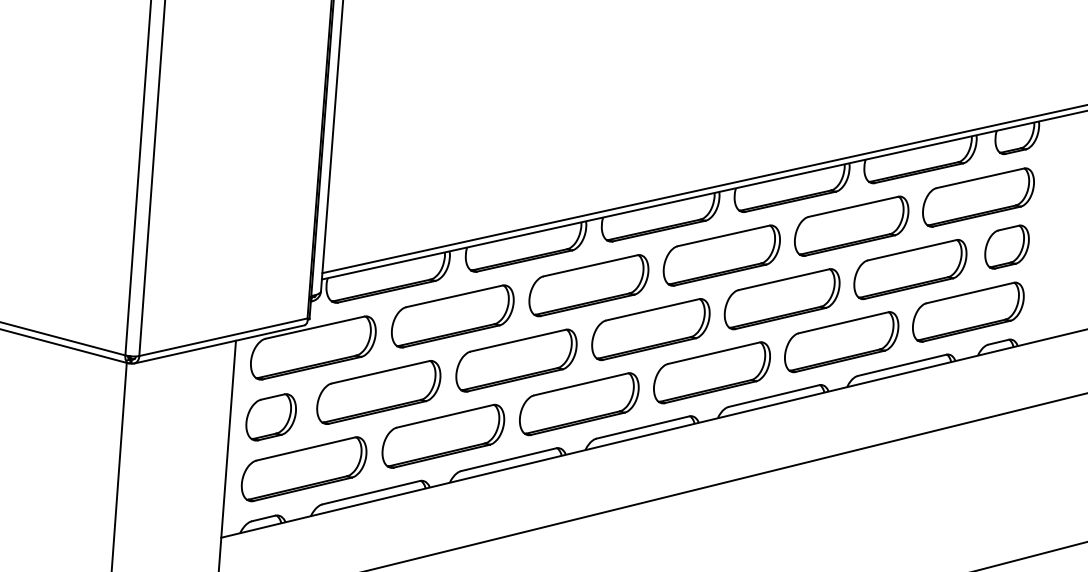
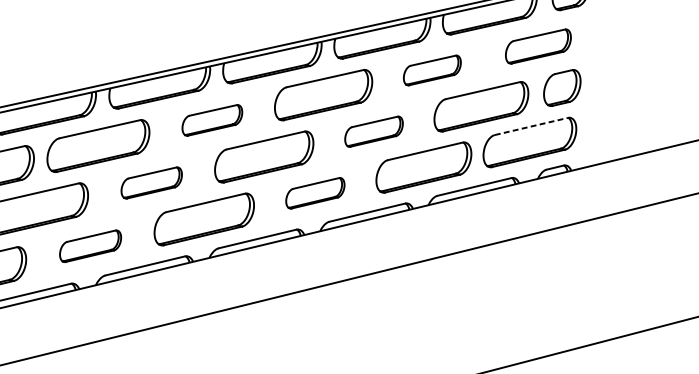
part: (978, 197) -> (538, 46), size x0.7
part: (851, 225) -> (432, 69), size x0.6
part: (588, 285) -> (212, 120), size x0.6
line: (970, 293) -> (531, 126), solid -> dashed
part: (781, 299) -> (373, 131), size x0.6
part: (516, 360) -> (151, 182), size x0.6
part: (711, 372) -> (314, 192), size x0.6
part: (443, 435) -> (90, 245), size x0.6

